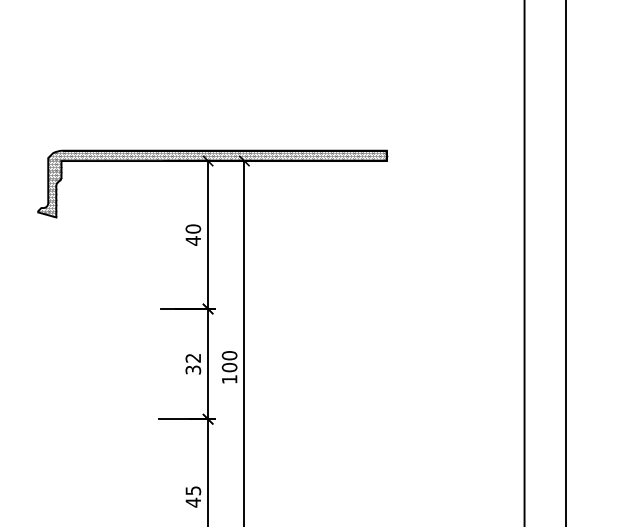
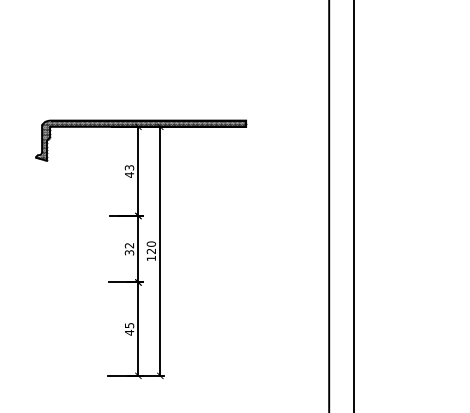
text: (193, 228) -> (129, 167), 40 -> 43
text: (229, 367) -> (151, 251), 100 -> 120

